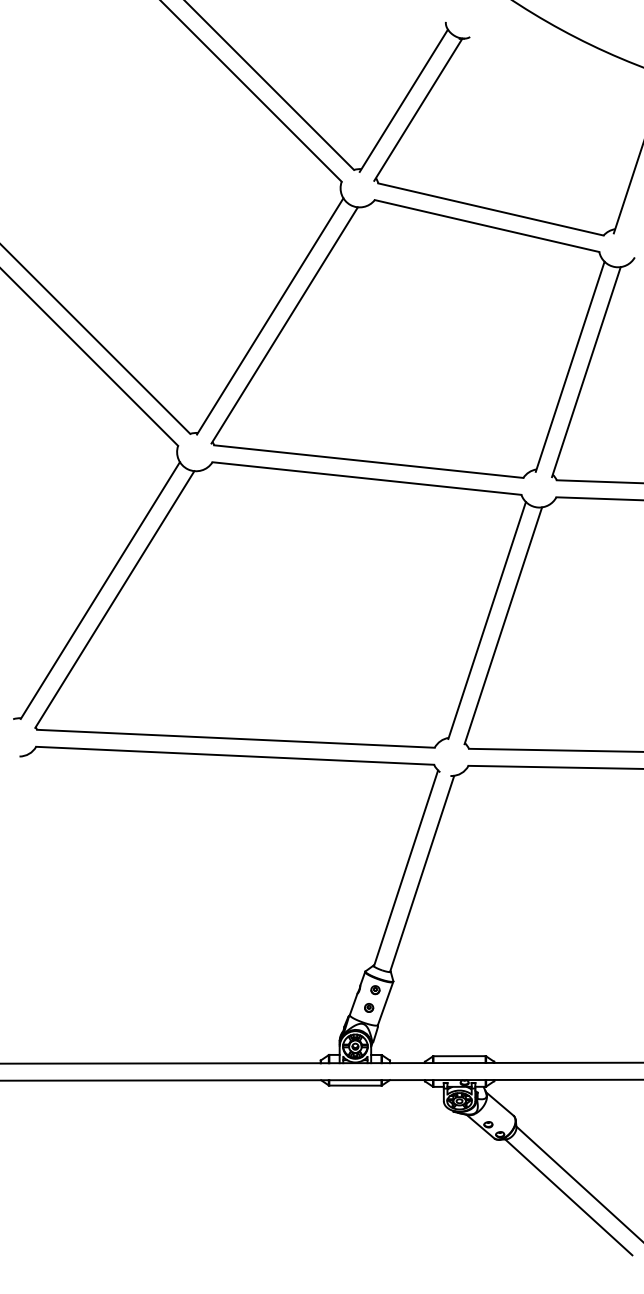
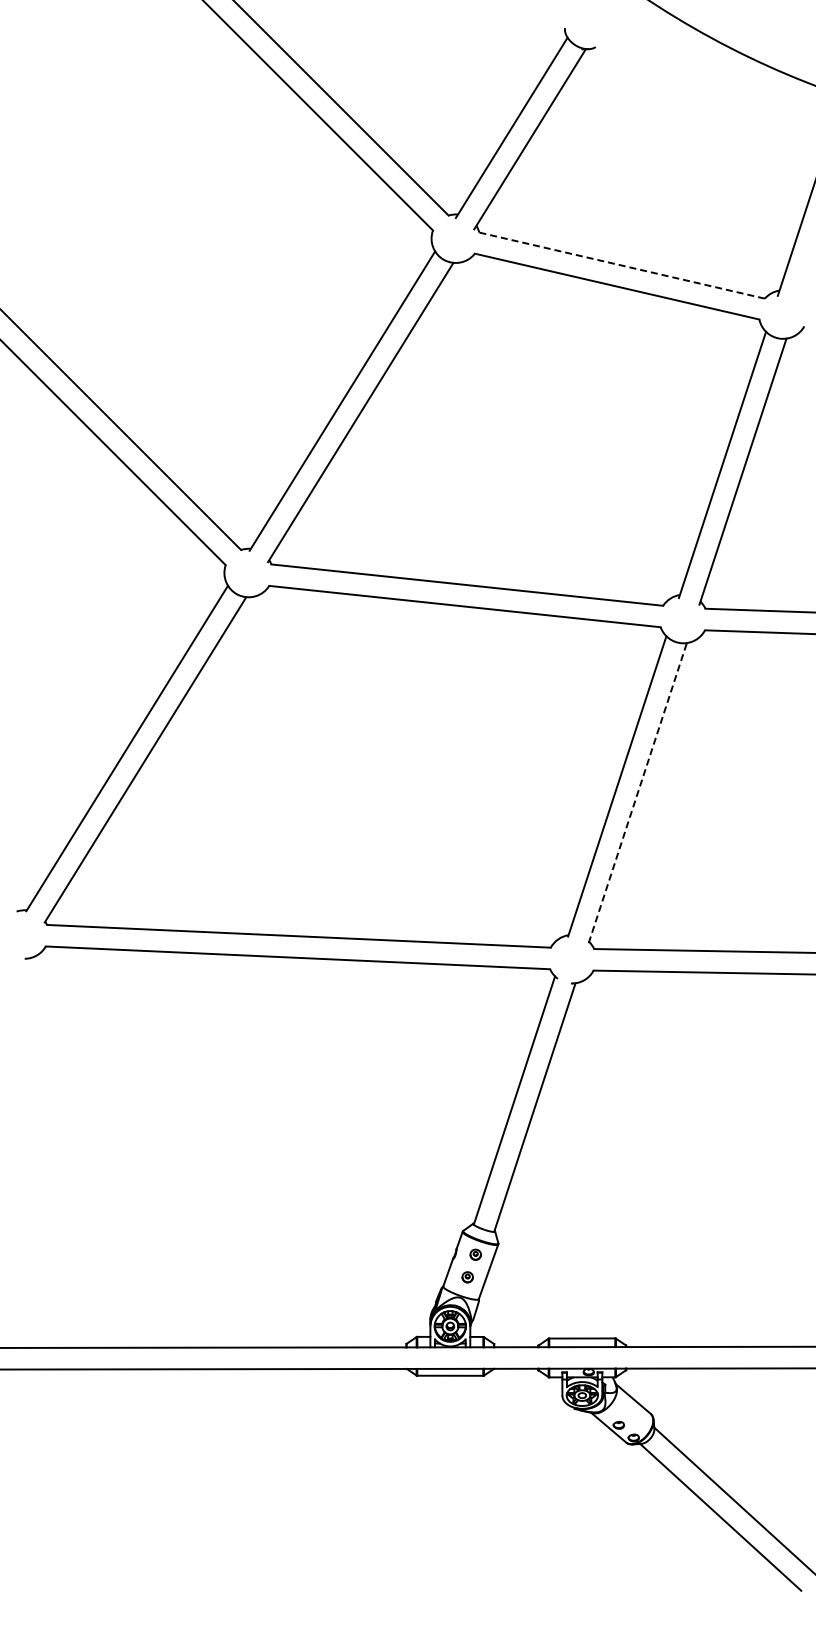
line: (491, 209) -> (622, 265), solid -> dashed
line: (503, 626) -> (637, 793), solid -> dashed

